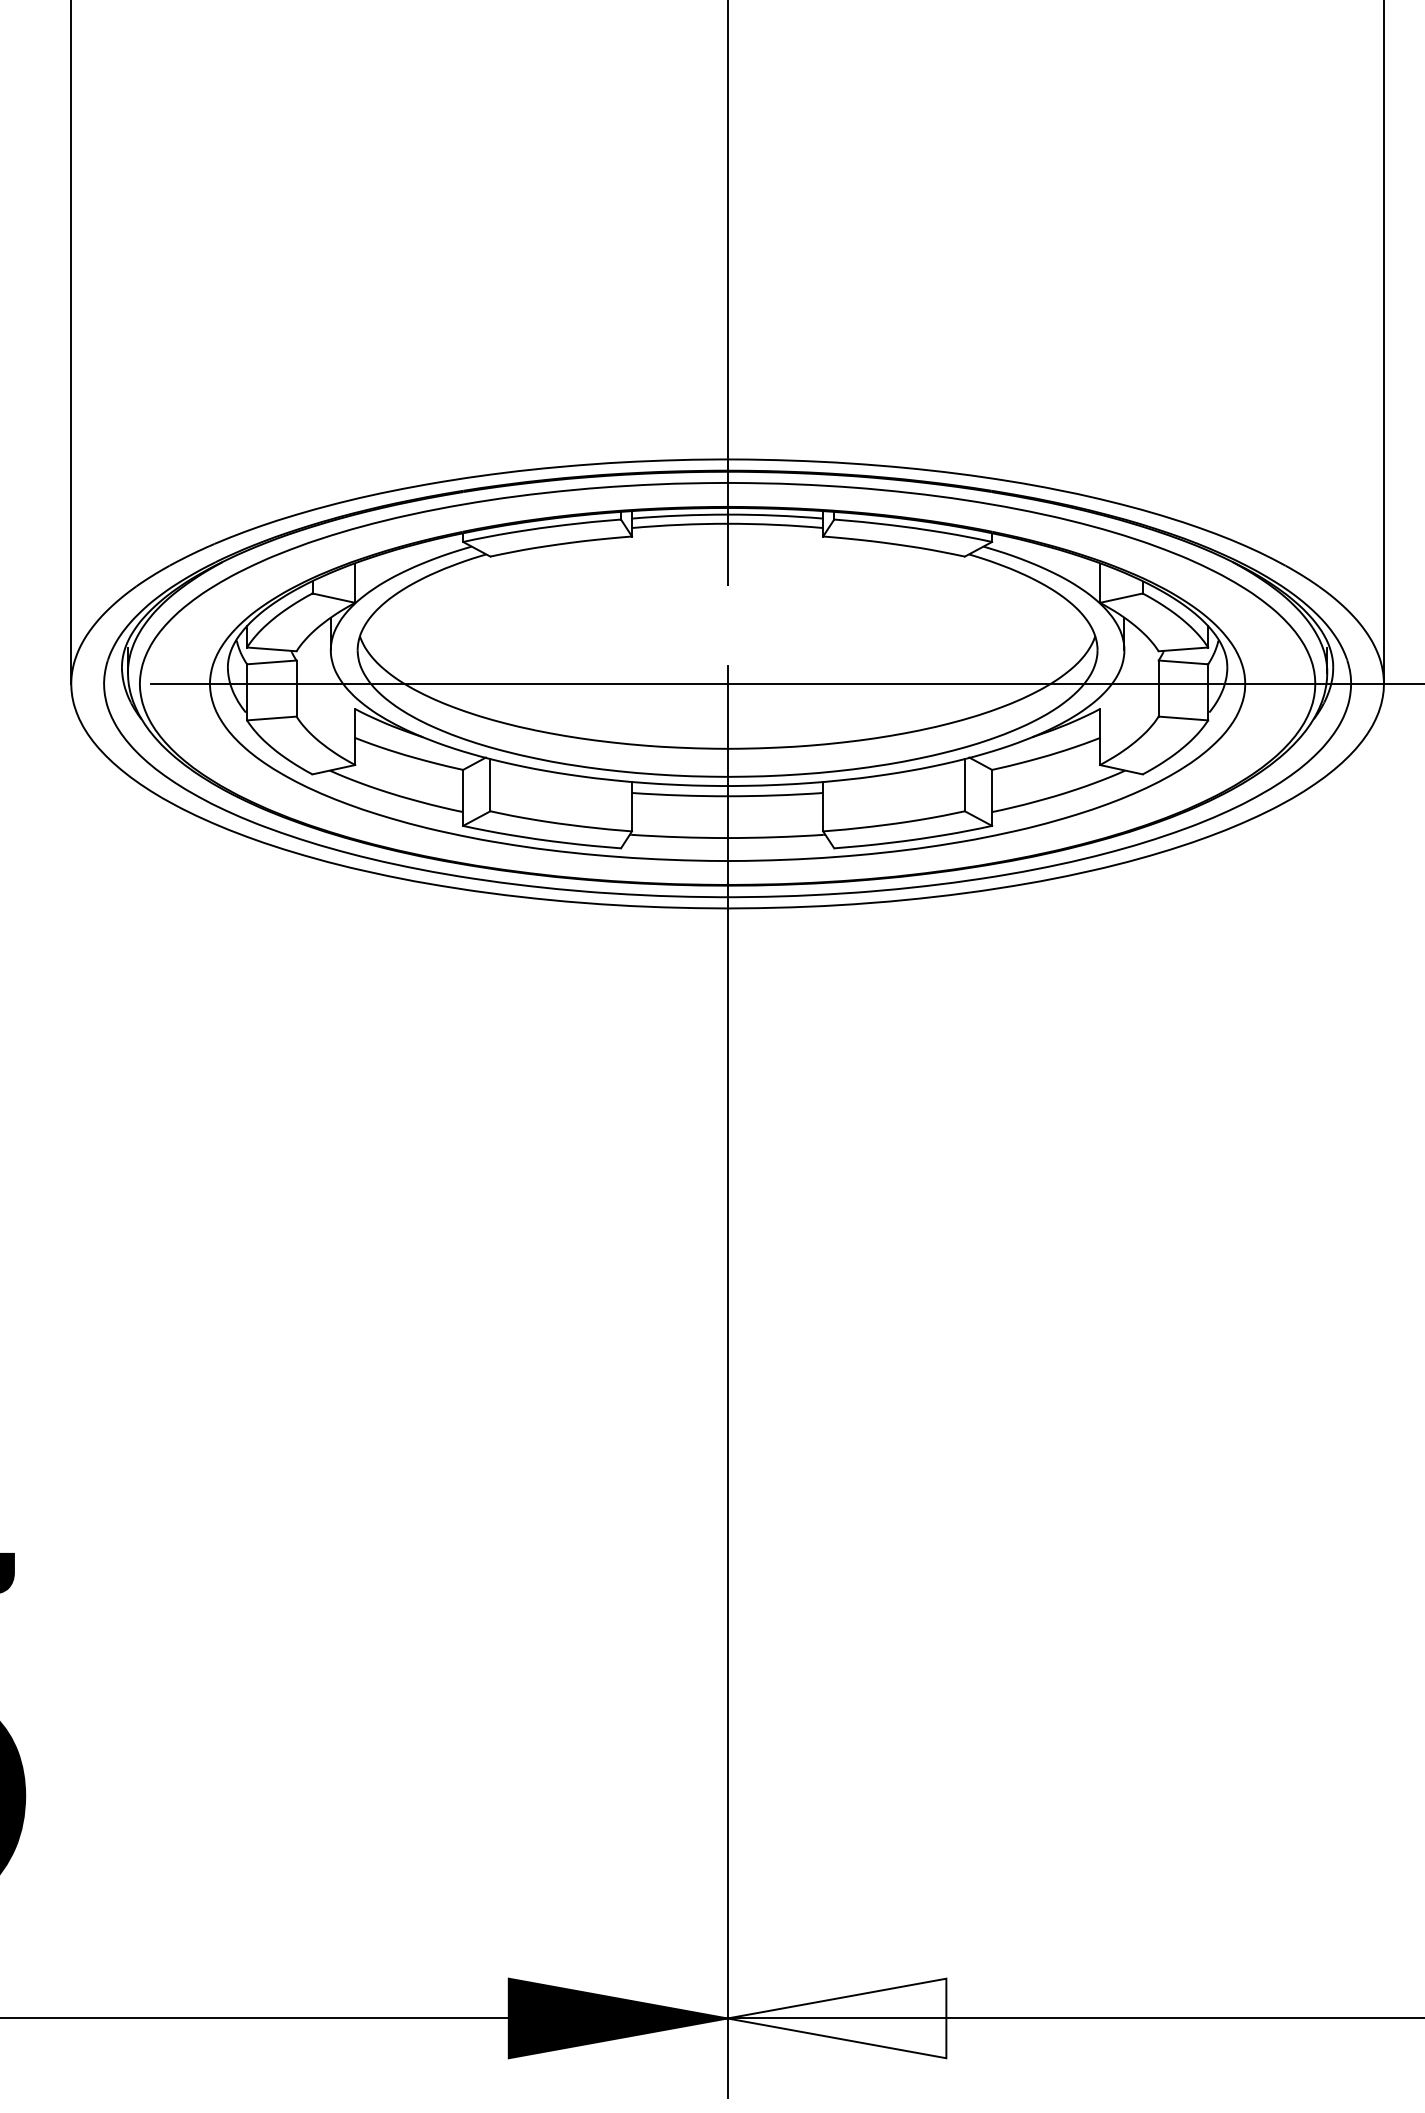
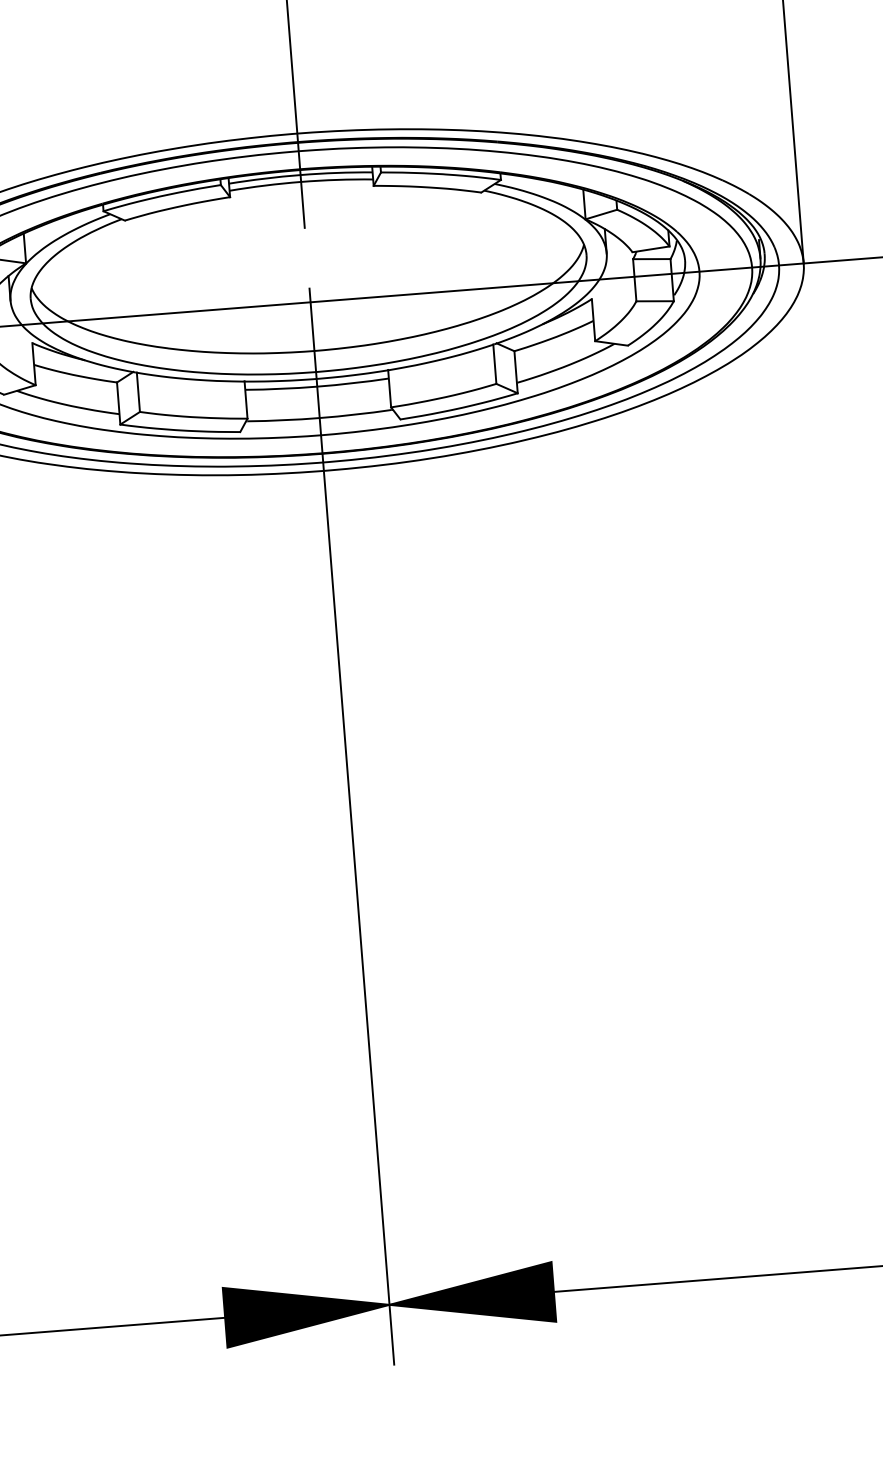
fill: (836, 2018) -> (471, 1298), added

